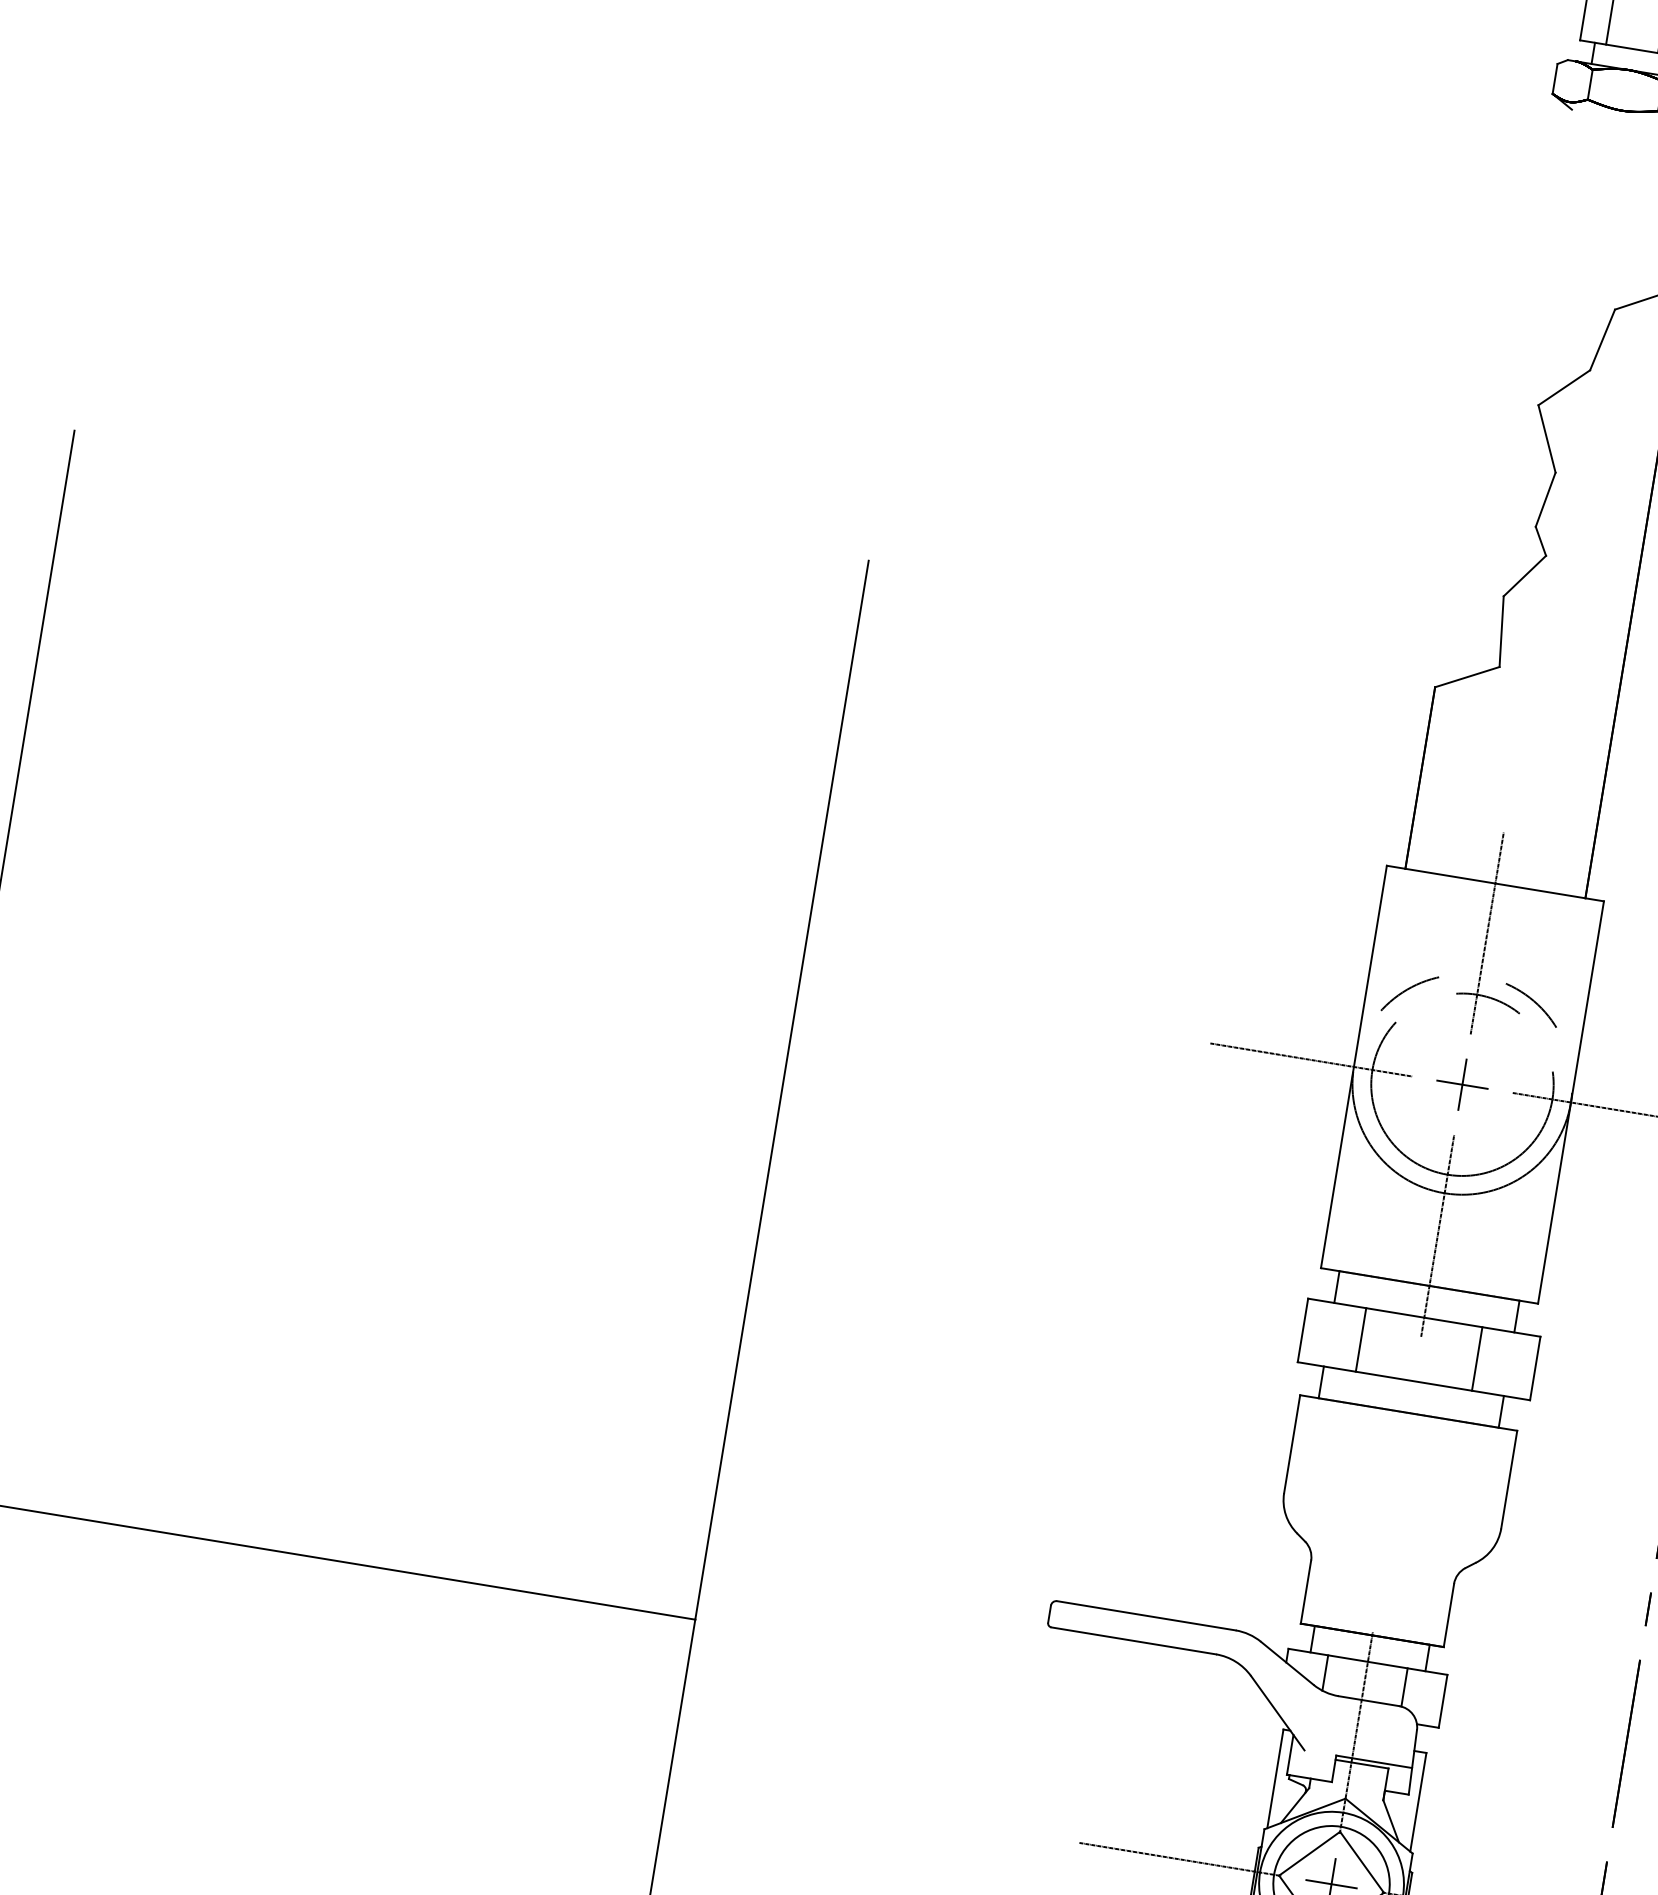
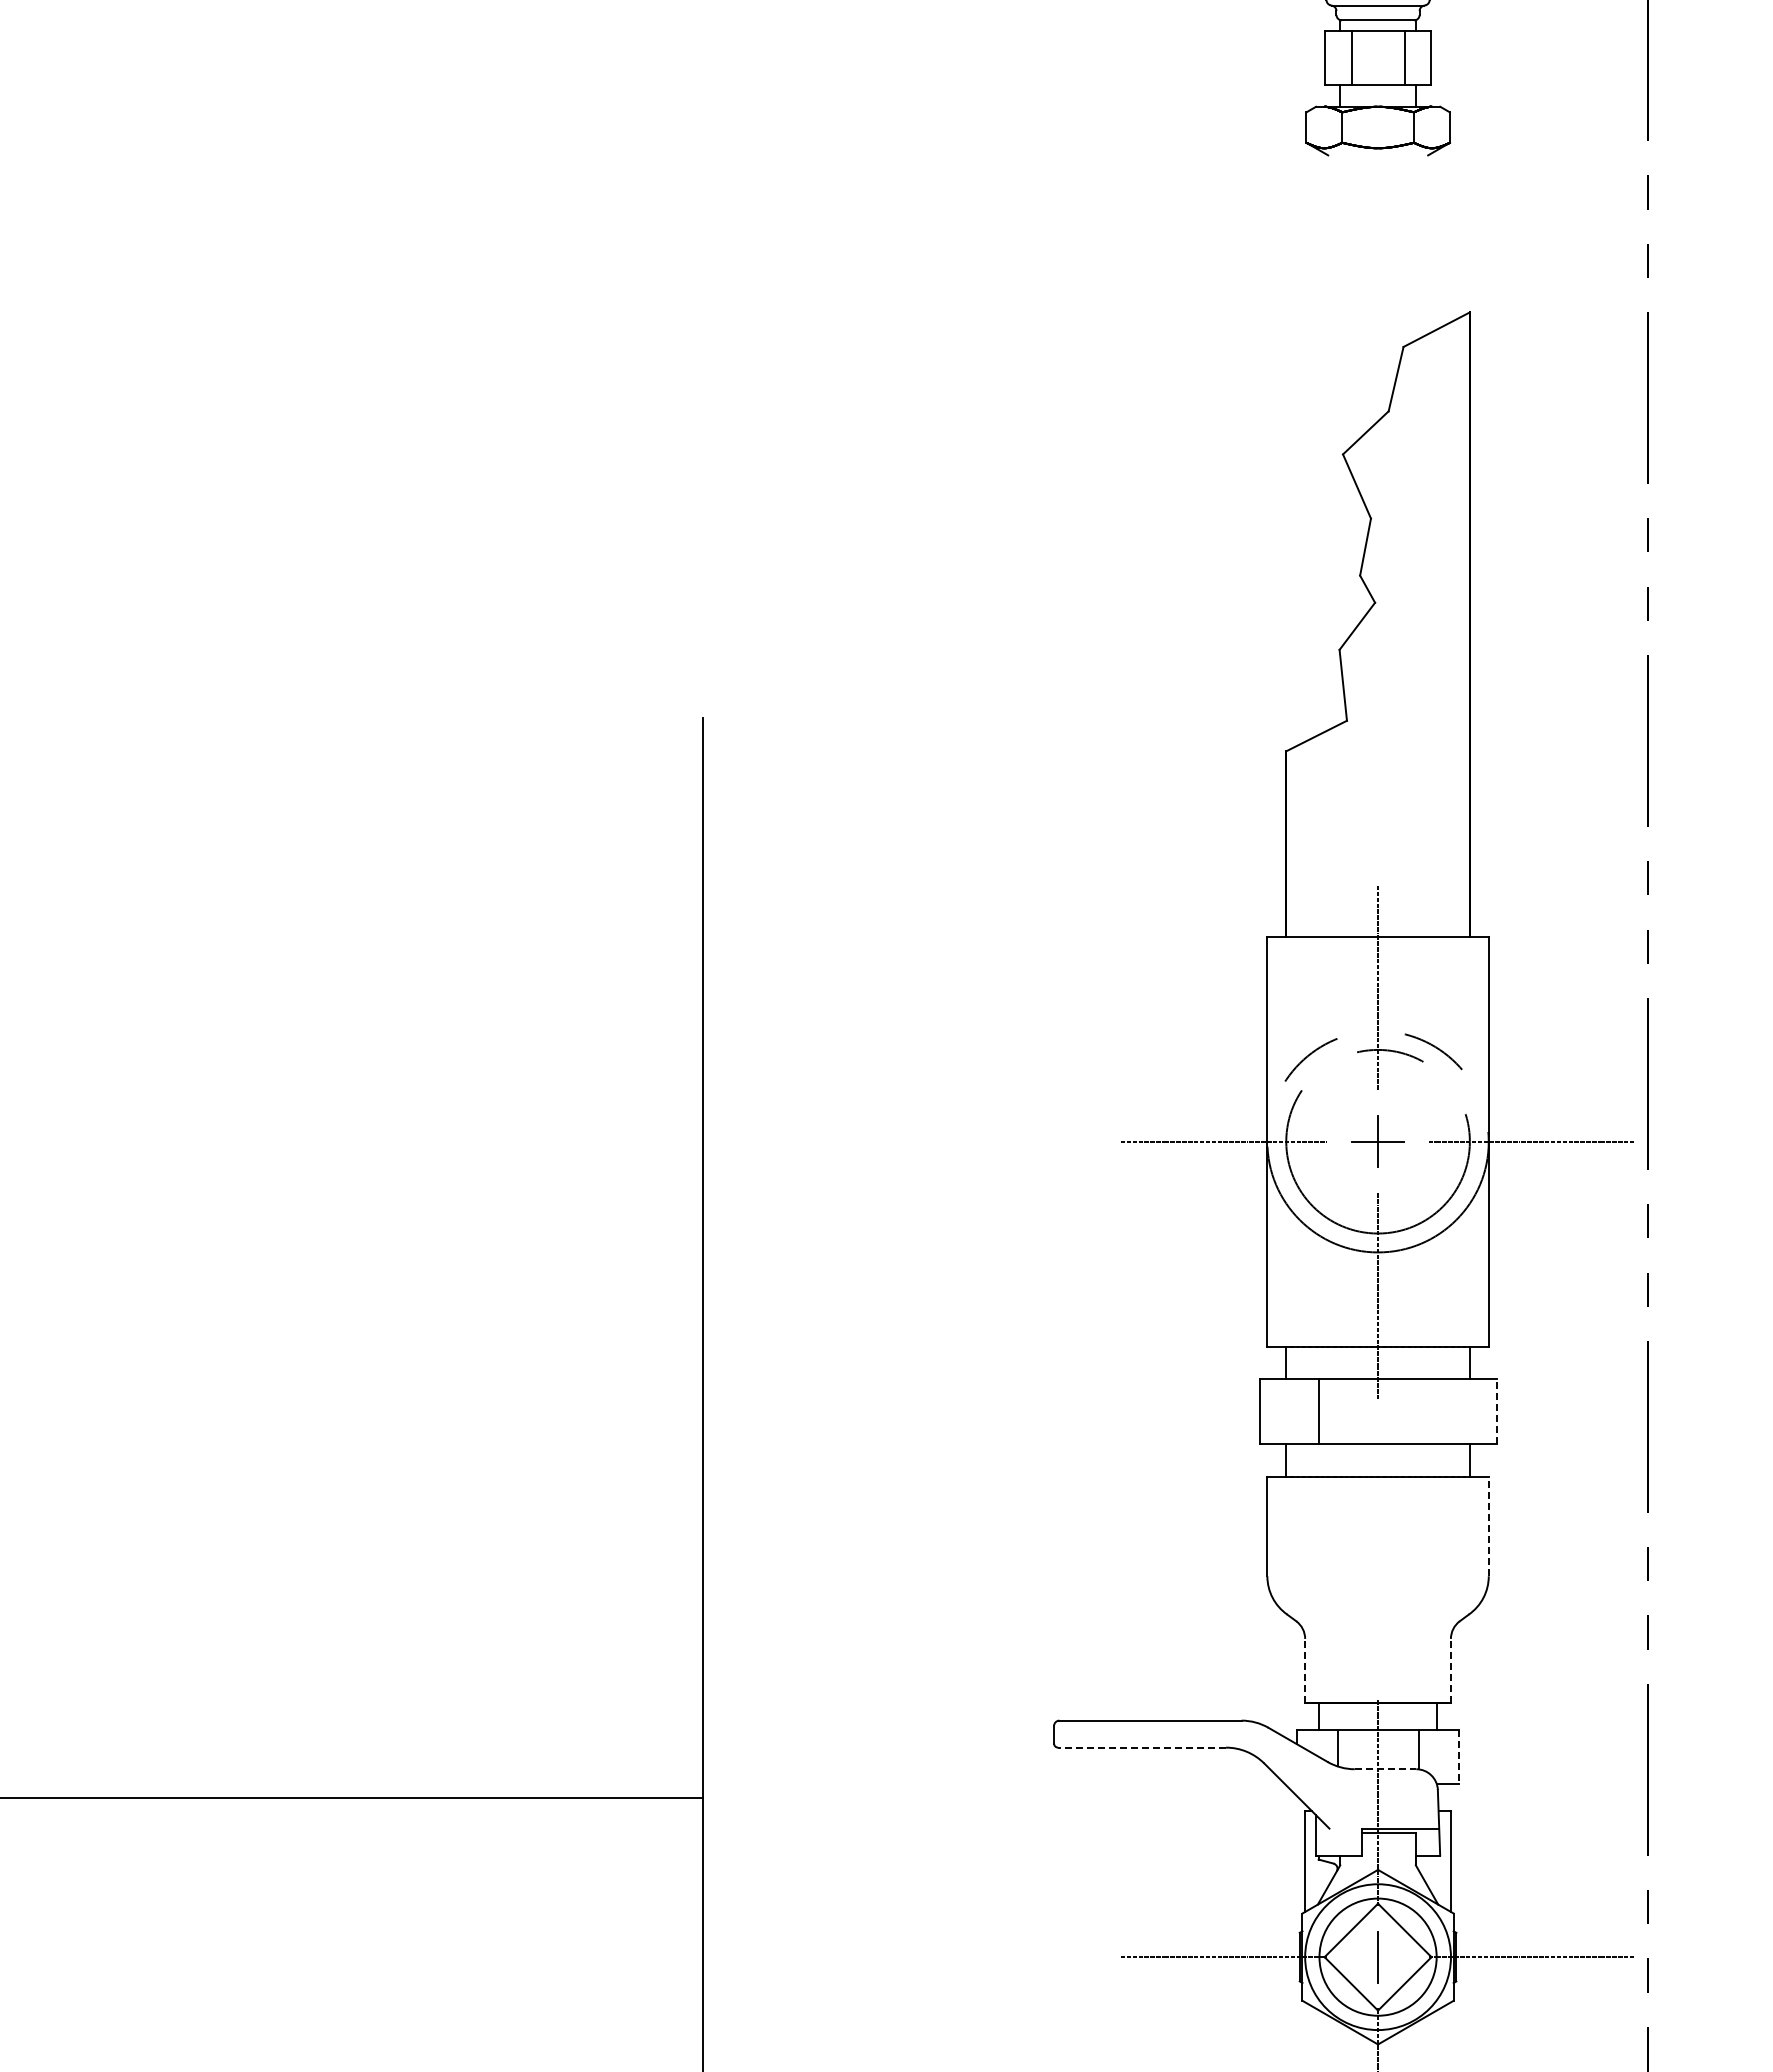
line: (1477, 1358) -> (1437, 1411), removed
line: (1535, 1368) -> (1496, 1411), solid -> dashed
line: (1508, 1479) -> (1488, 1526), solid -> dashed
line: (1306, 1591) -> (1305, 1670), solid -> dashed
line: (1448, 1614) -> (1450, 1670), solid -> dashed
line: (1134, 1640) -> (1142, 1747), solid -> dashed
line: (1368, 1701) -> (1385, 1769), solid -> dashed
line: (1443, 1701) -> (1459, 1757), solid -> dashed
line: (1330, 1884) -> (1377, 1957), removed

